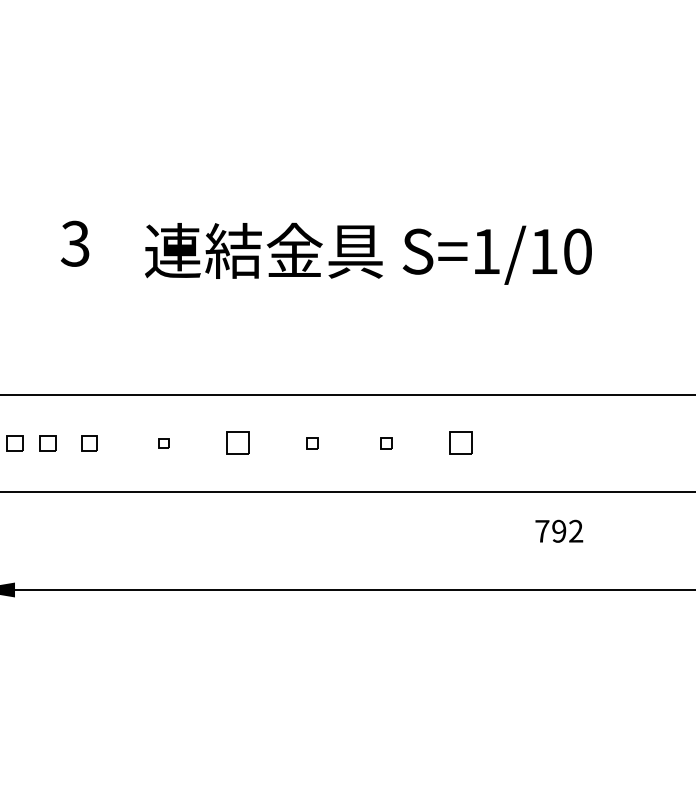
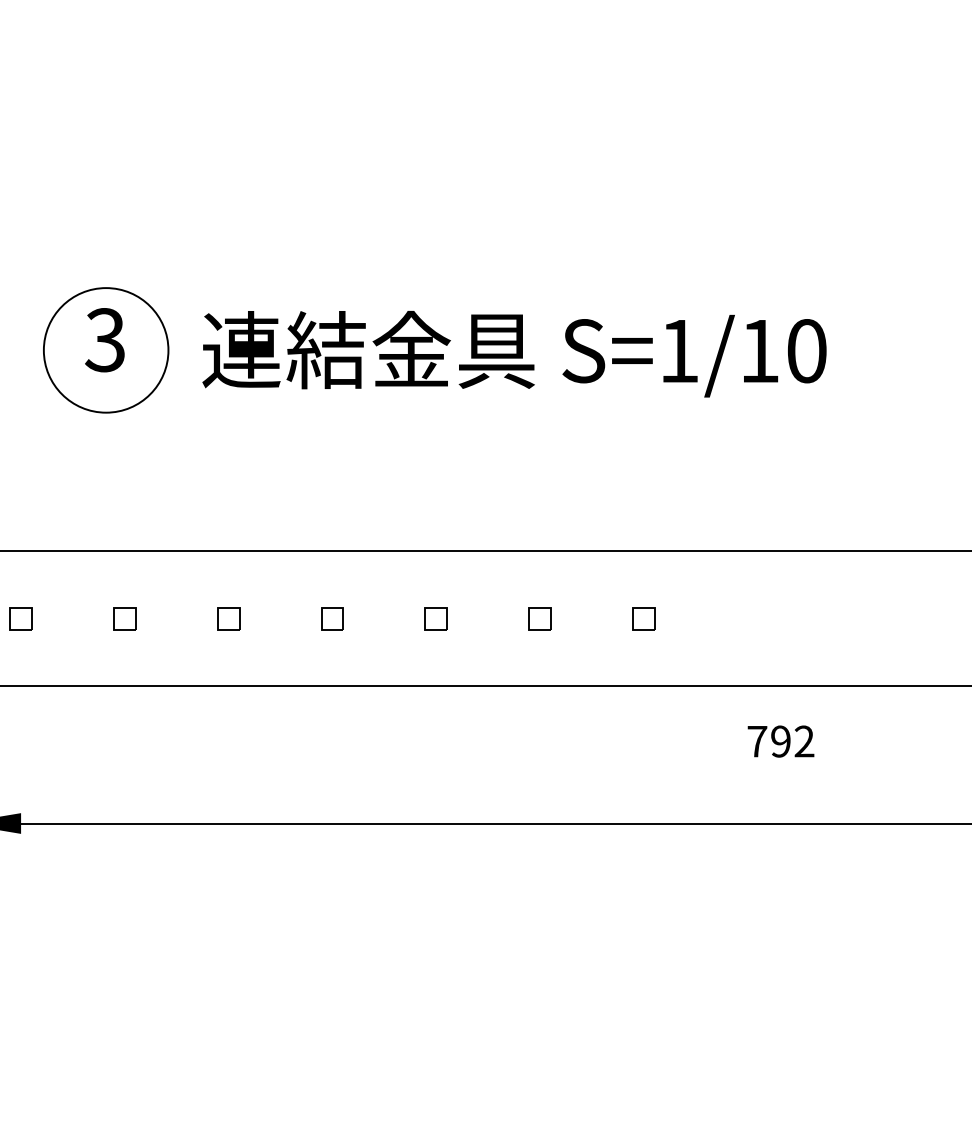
circle: (76, 251) -> (106, 350), added
part: (47, 443) -> (66, 618), removed
part: (163, 443) -> (228, 618), size x1.67
part: (238, 443) -> (332, 618), size x0.71
part: (311, 443) -> (435, 618), size x1.43
part: (386, 443) -> (539, 618), size x1.43
part: (460, 443) -> (643, 618), size x0.71

